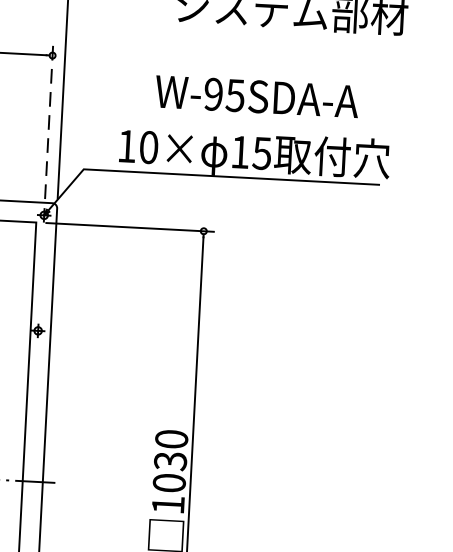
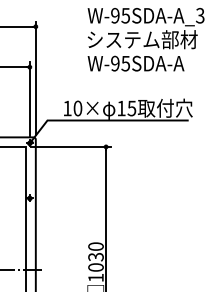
text: (255, 96) -> (135, 63), moved
line: (48, 123) -> (29, 99), dashed -> solid

